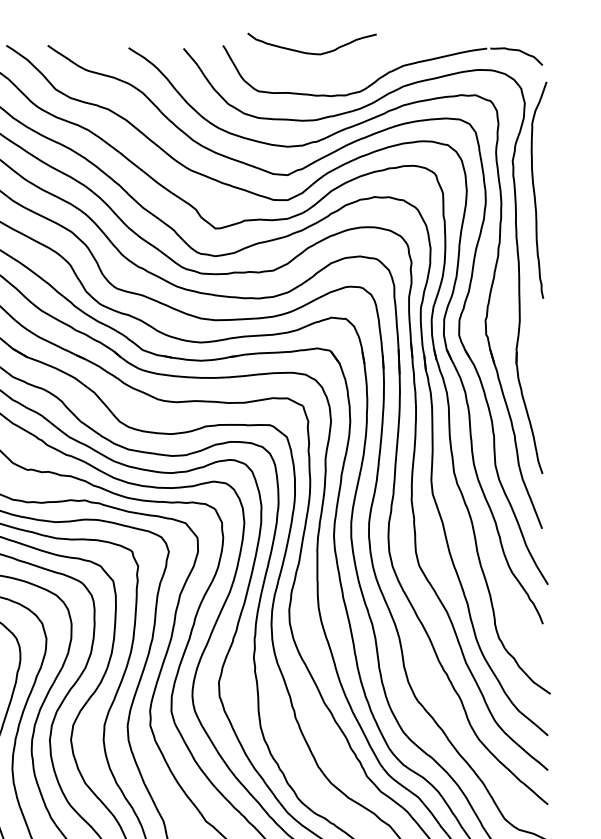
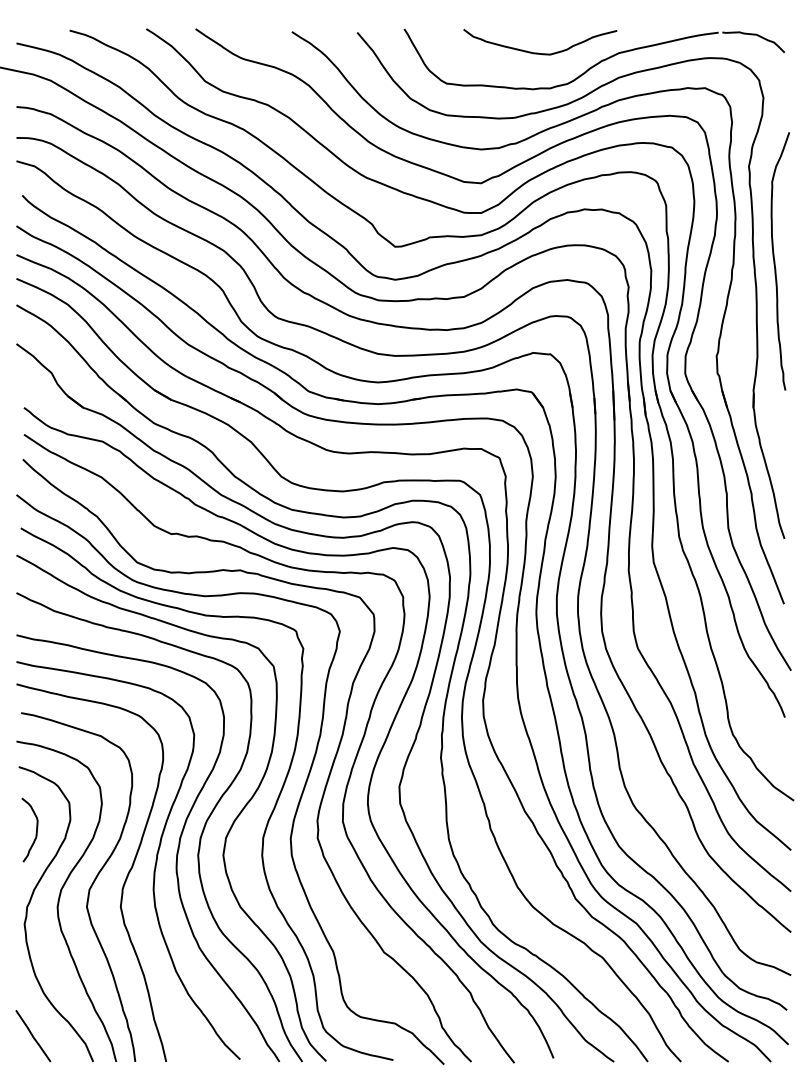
curve: (310, 52) -> (538, 52), moved
curve: (534, 190) -> (775, 261), moved

